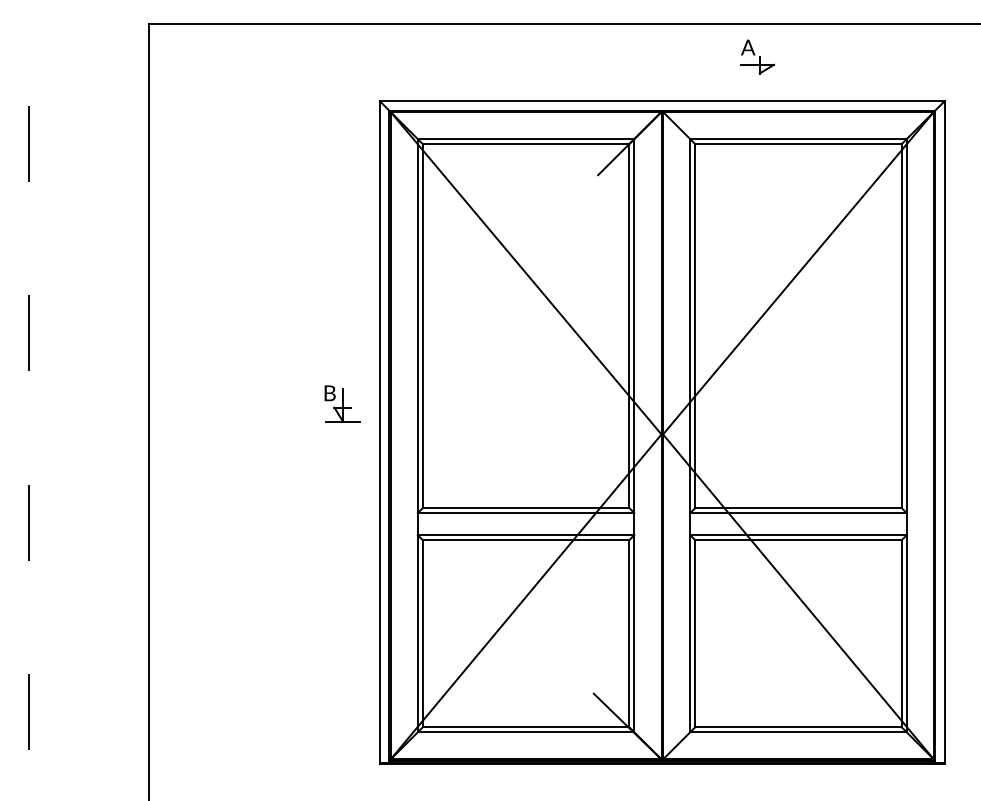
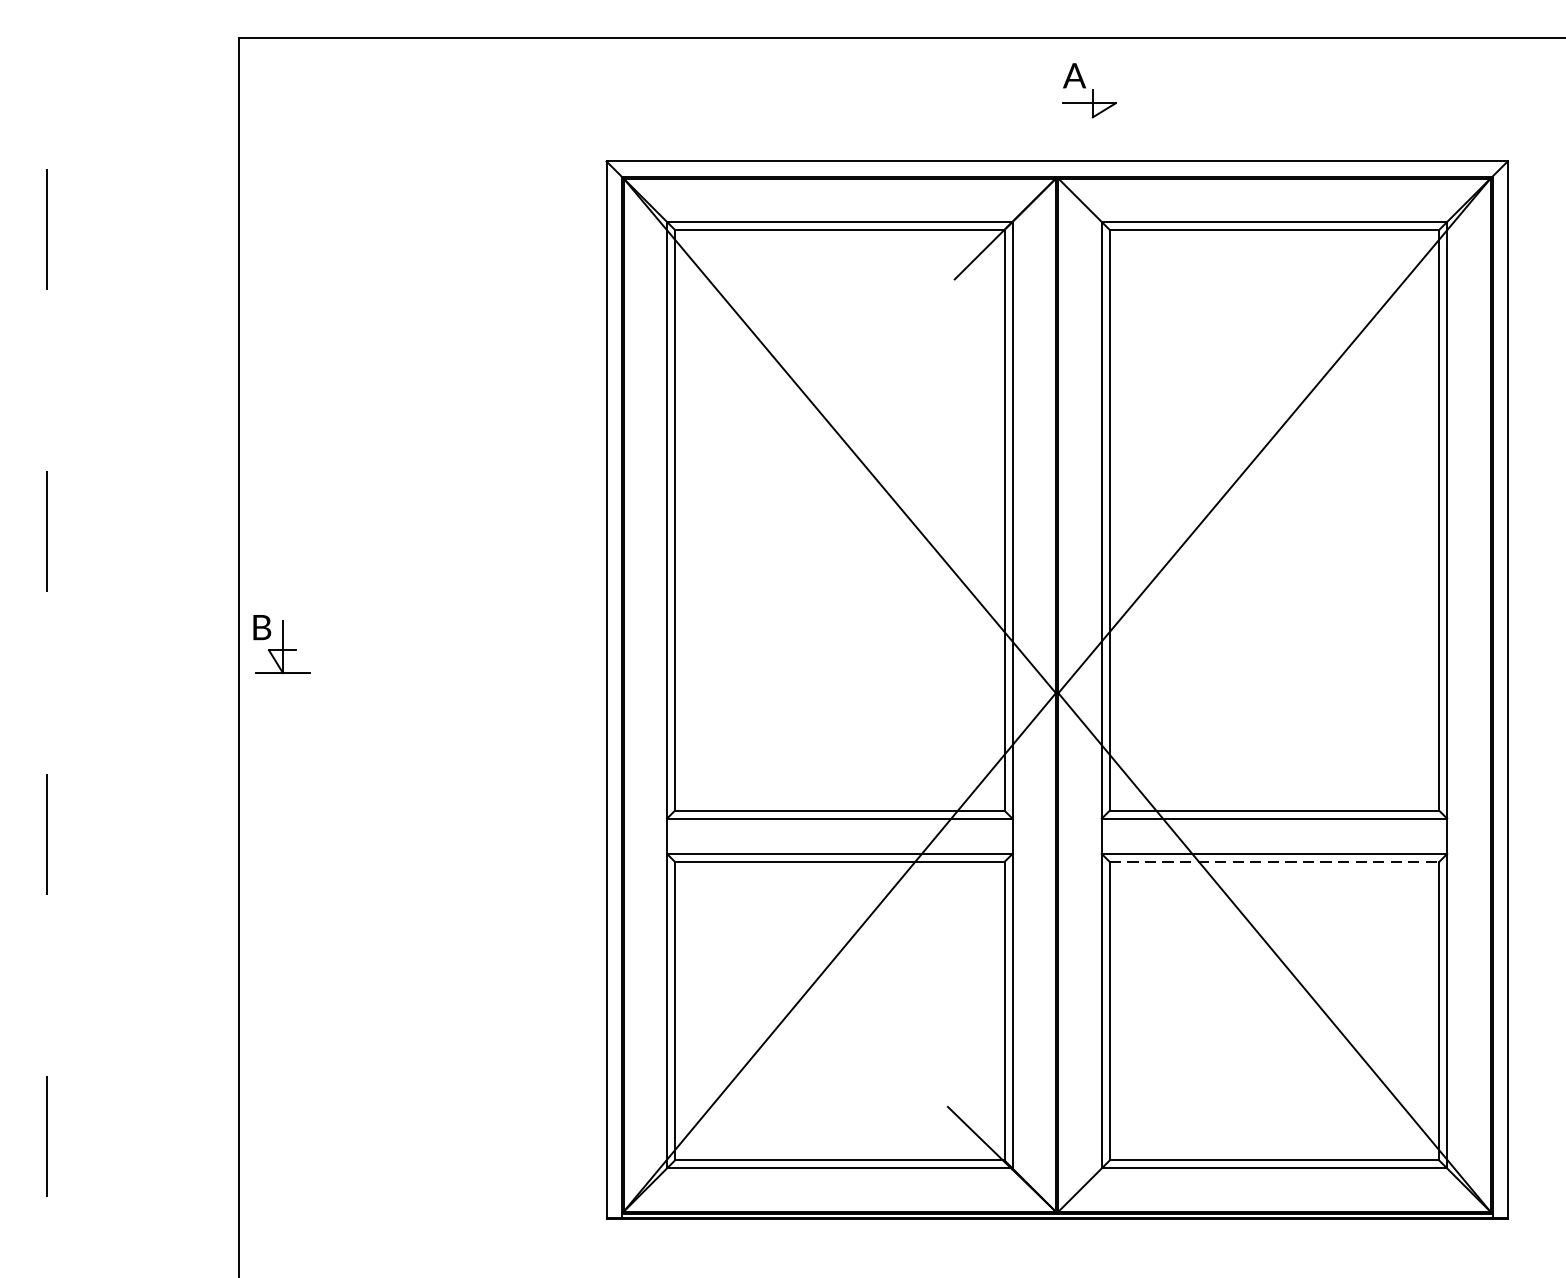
part: (757, 56) -> (1089, 90), moved
part: (342, 403) -> (281, 643), moved
line: (798, 540) -> (1274, 862), solid -> dashed

